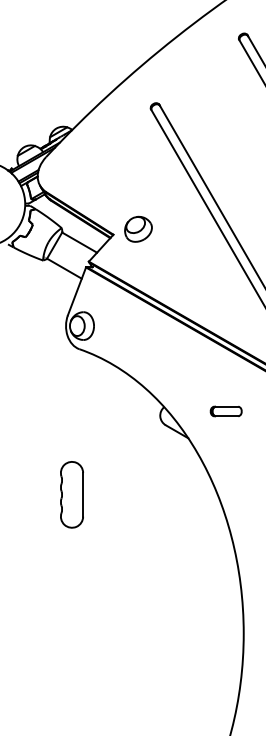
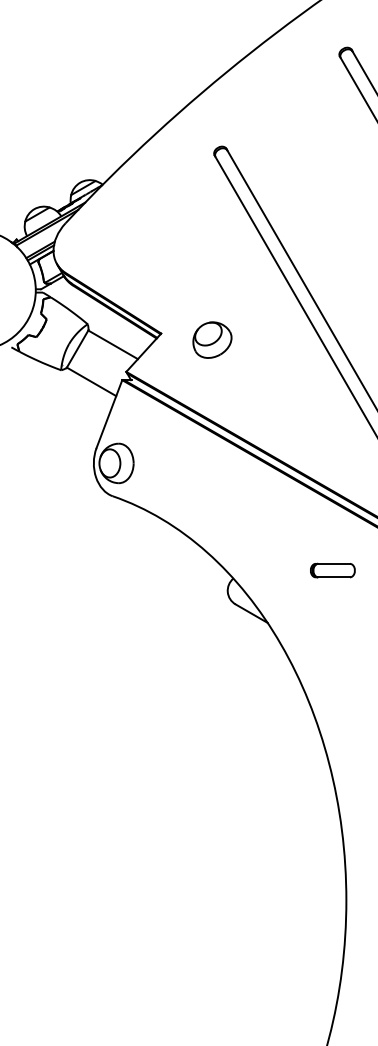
part: (138, 228) -> (212, 338), moved
part: (225, 411) -> (331, 570), moved
part: (71, 494) -> (101, 702), removed

